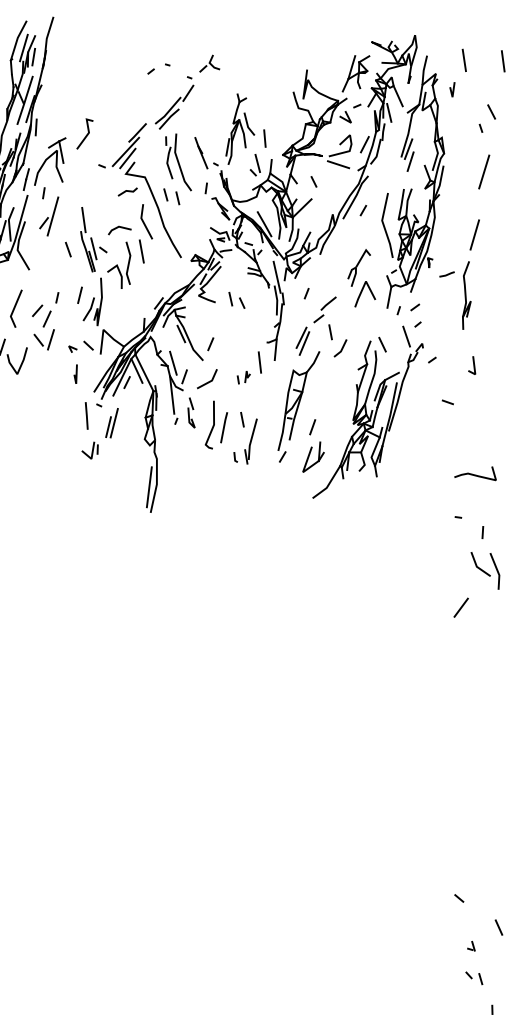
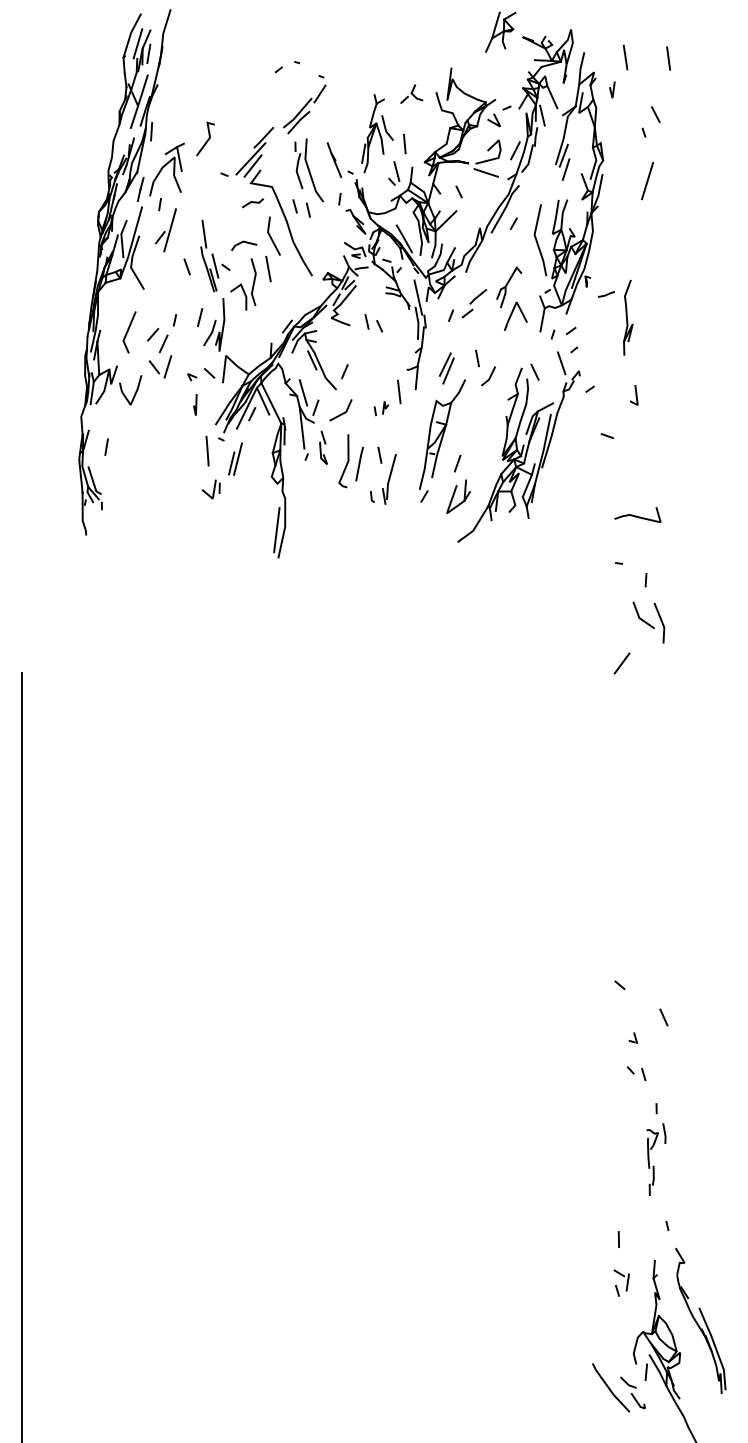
part: (209, 63) -> (411, 93), moved
part: (355, 73) -> (500, 31), moved
line: (474, 234) -> (636, 250), removed
part: (325, 309) -> (474, 303), moved

